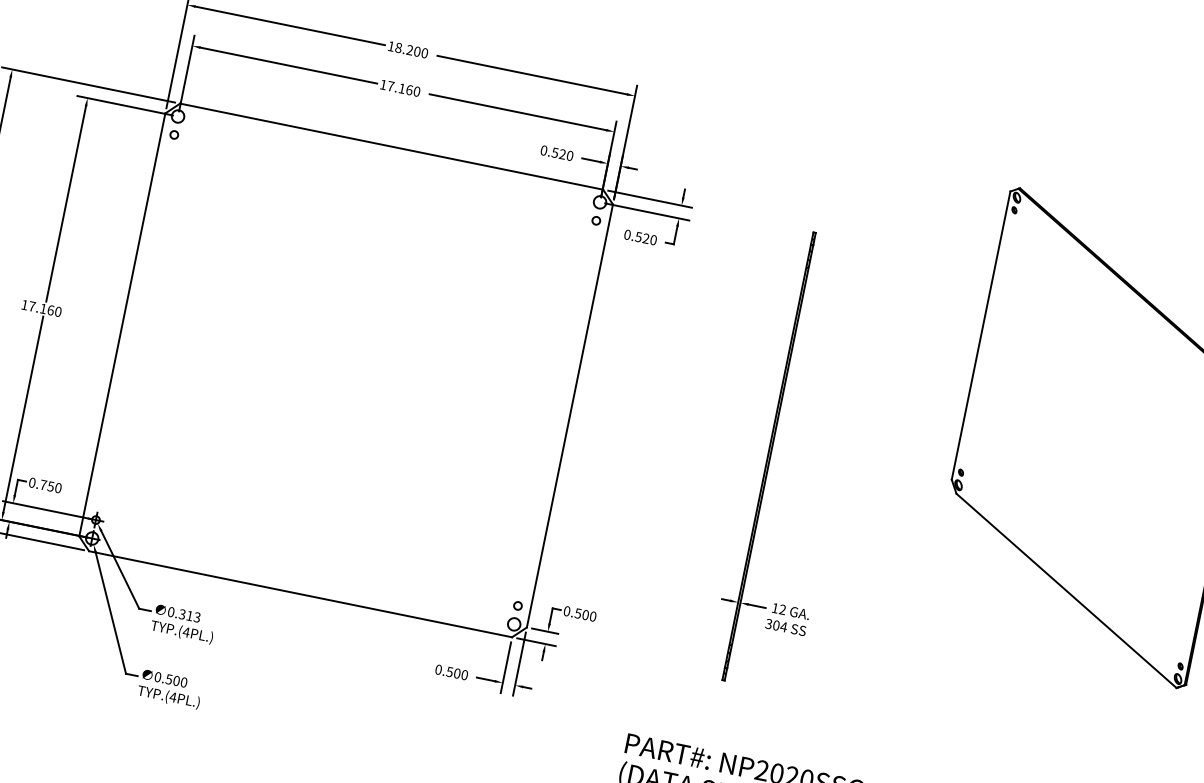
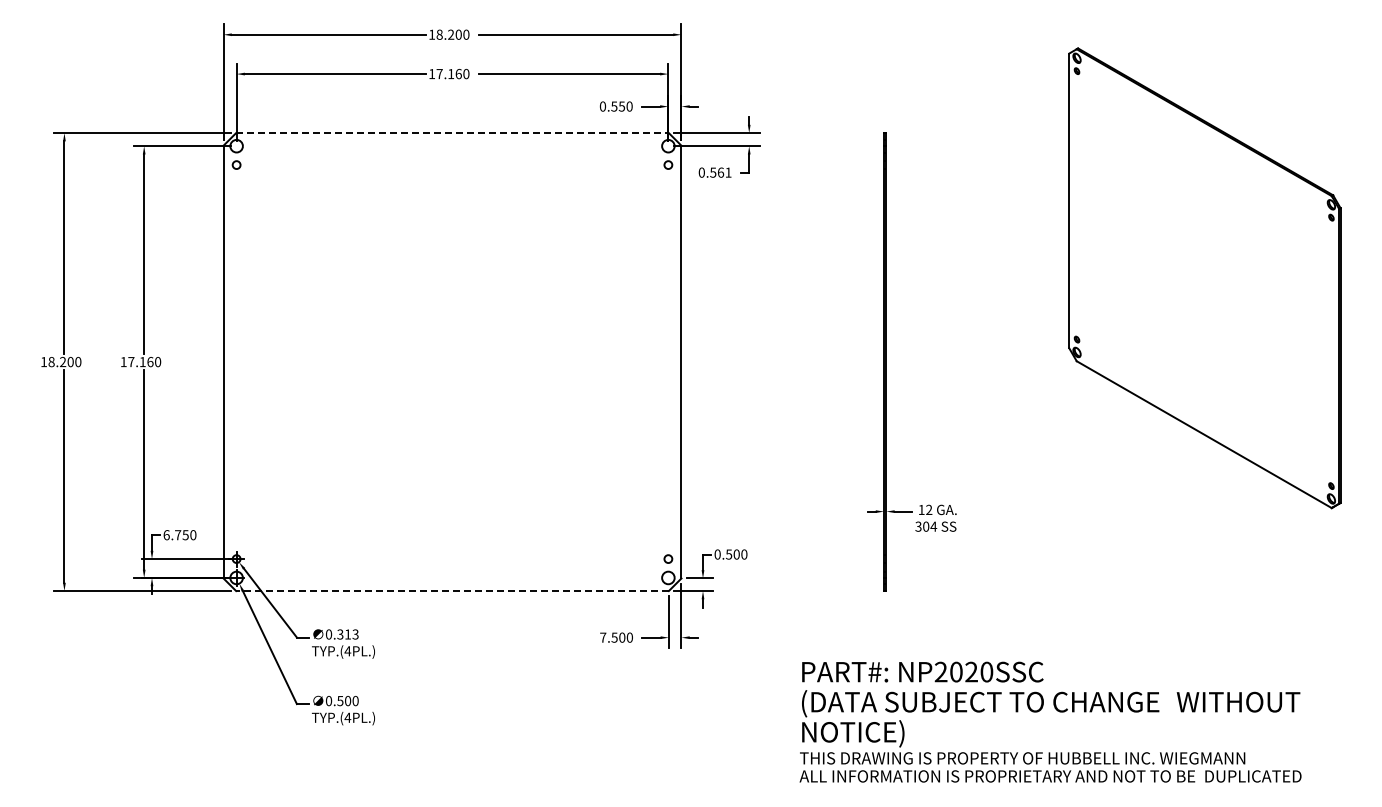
line: (392, 147) -> (453, 133), solid -> dashed
text: (562, 154) -> (621, 106), 0.520 -> 0.550
text: (649, 239) -> (724, 172), 0.520 -> 0.561
text: (32, 482) -> (166, 534), 0.750 -> 6.750
line: (300, 594) -> (452, 591), solid -> dashed
text: (438, 669) -> (603, 637), 0.500 -> 7.500

